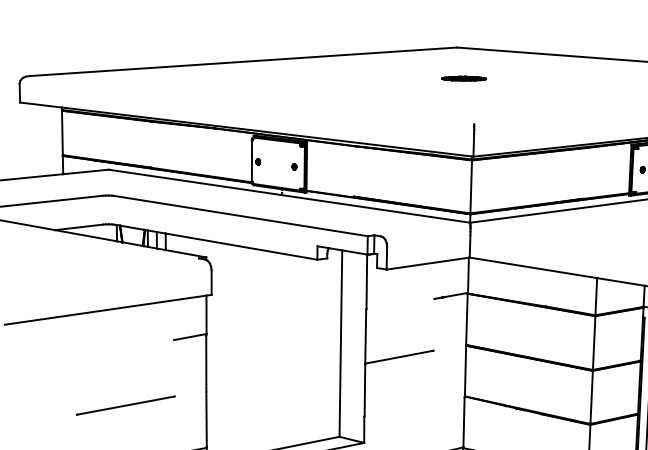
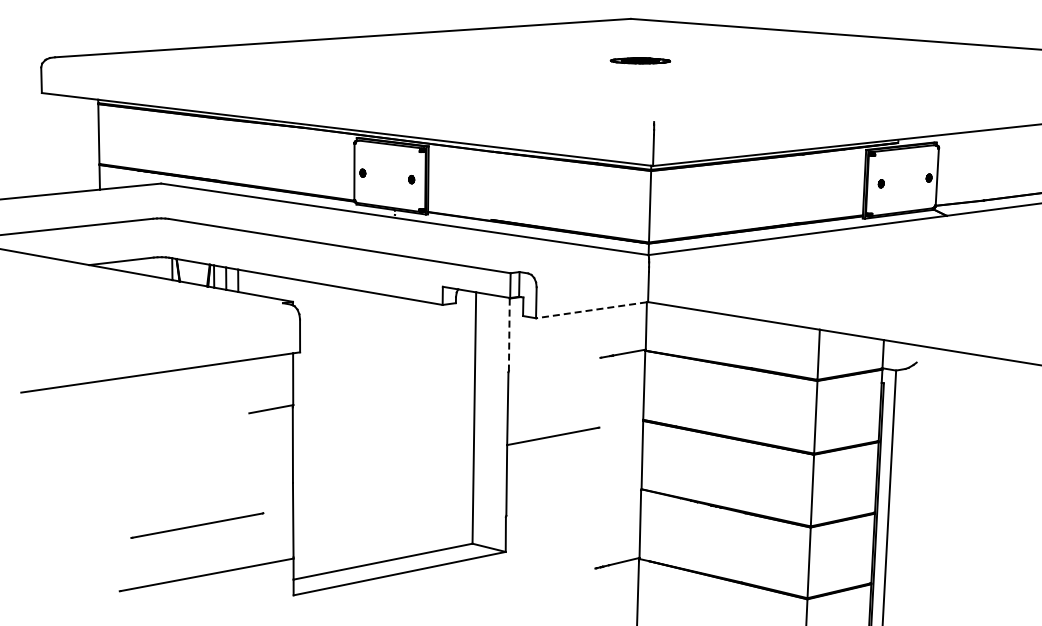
line: (427, 263) -> (590, 310), solid -> dashed
line: (366, 282) -> (509, 335), solid -> dashed
line: (125, 405) -> (197, 525), moved

